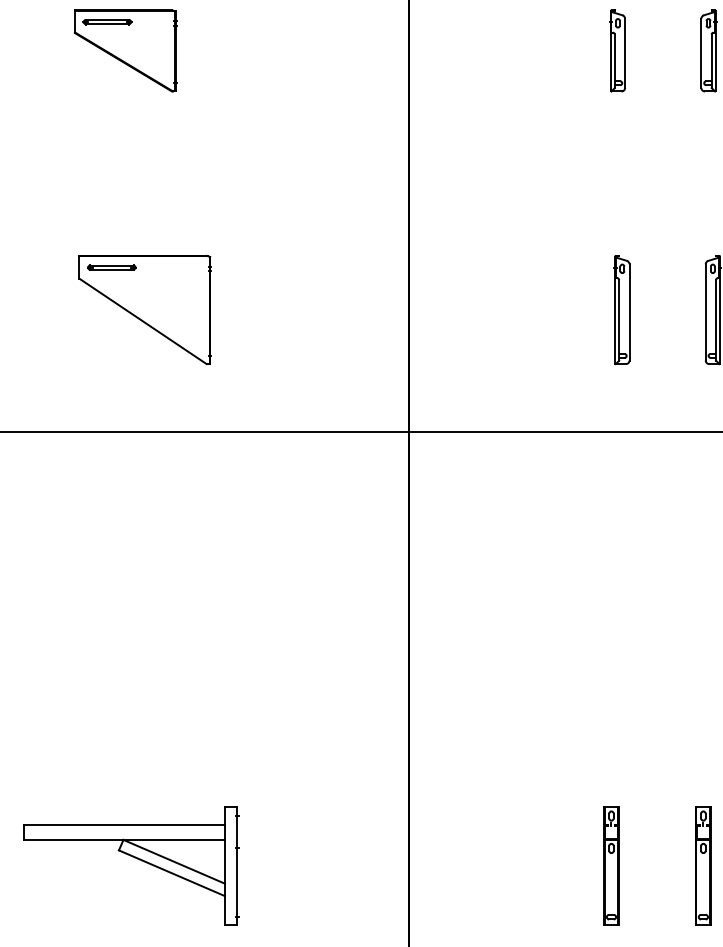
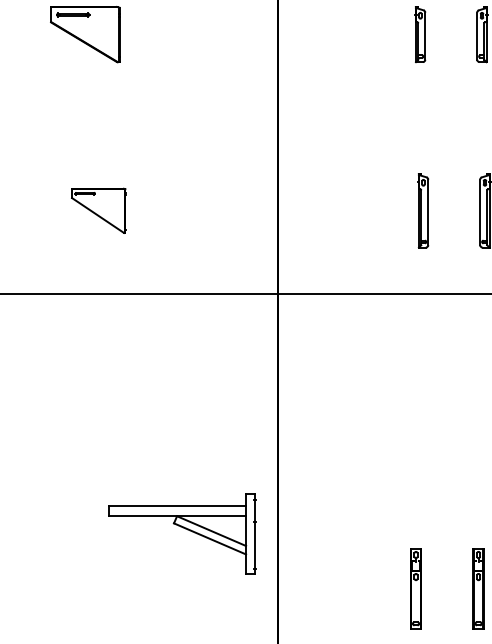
part: (144, 309) -> (98, 210), size x0.6
part: (131, 865) -> (182, 533), moved

